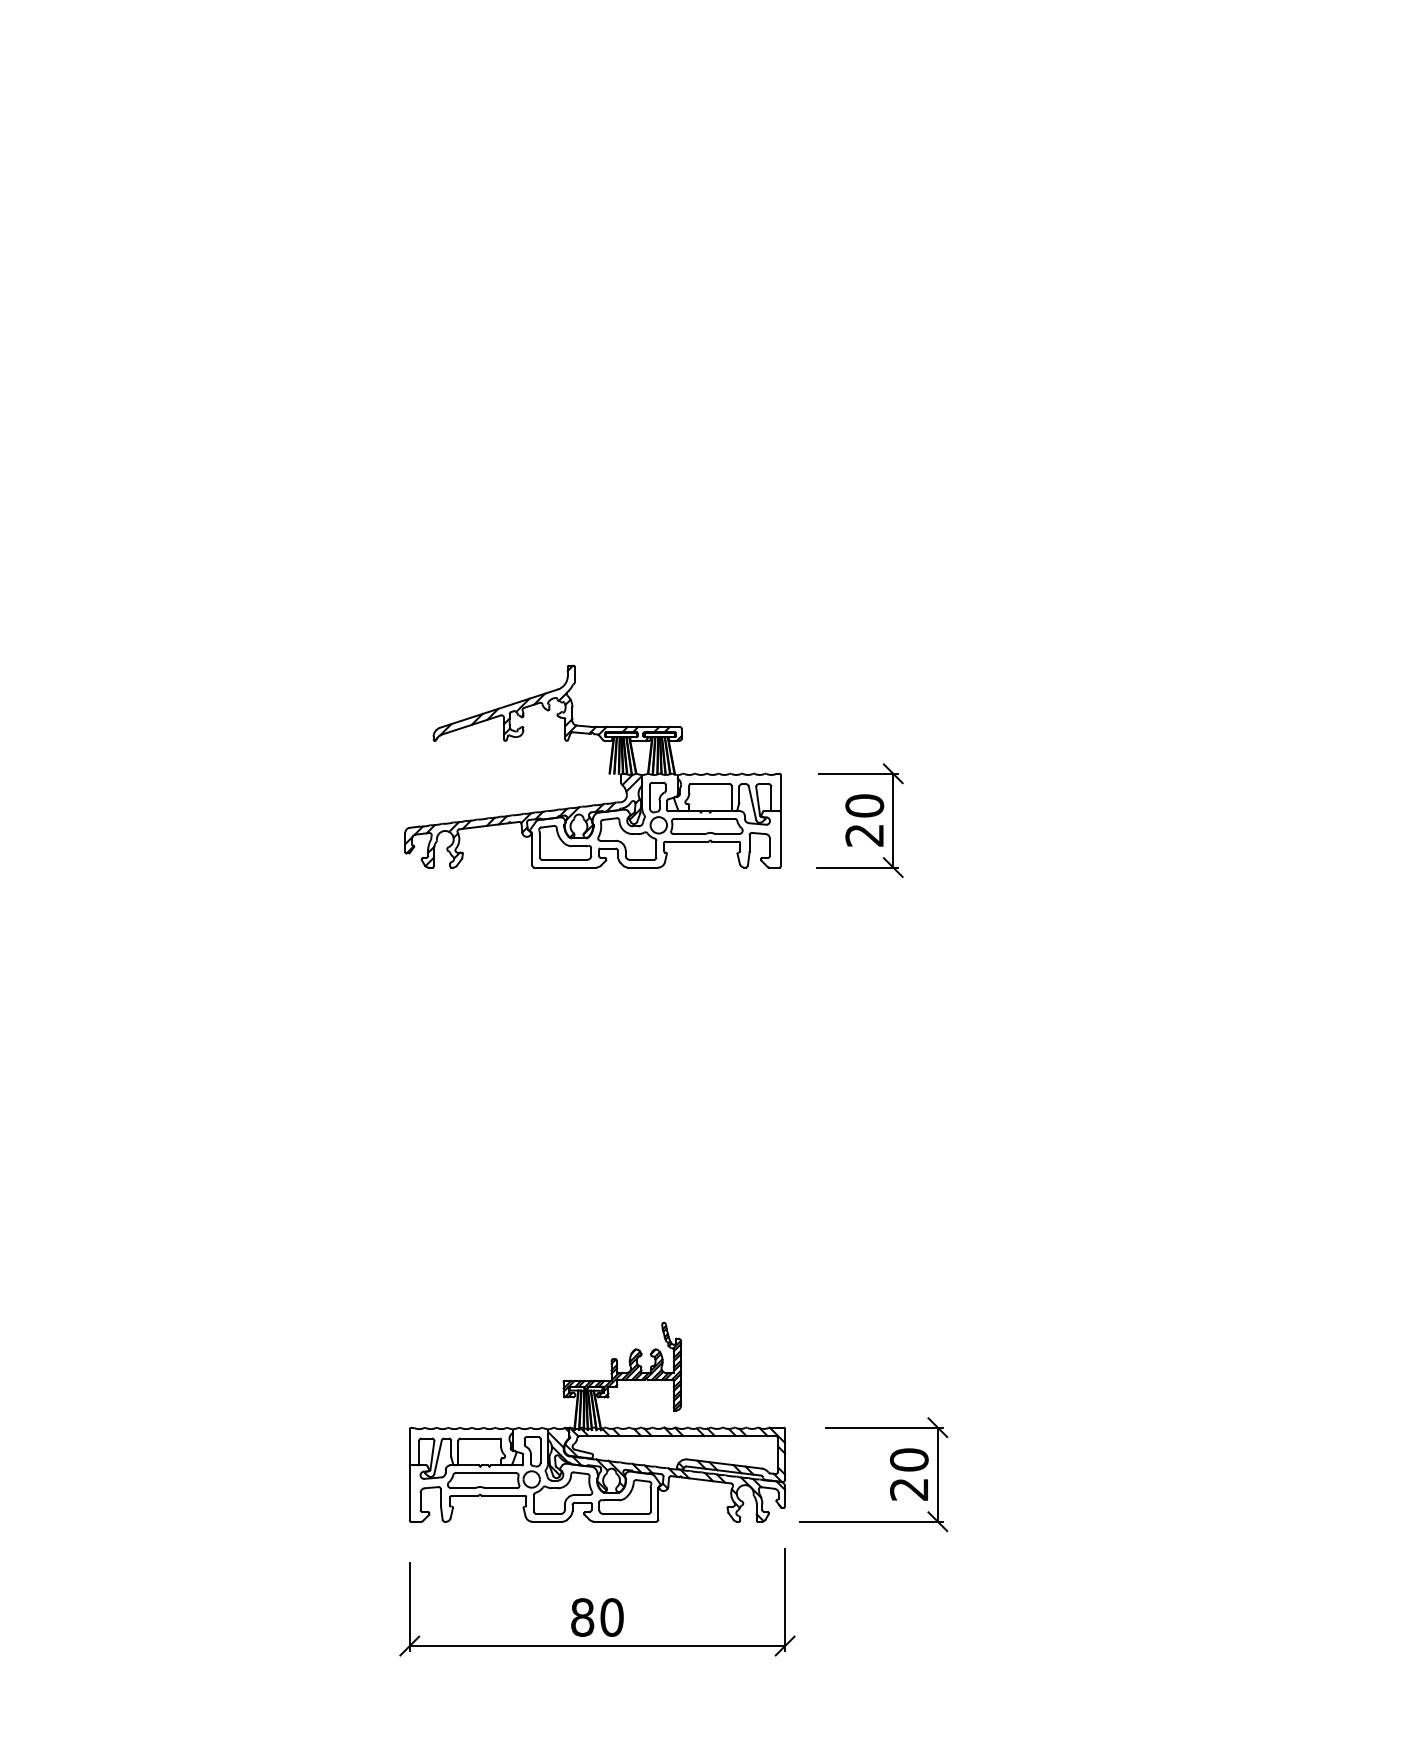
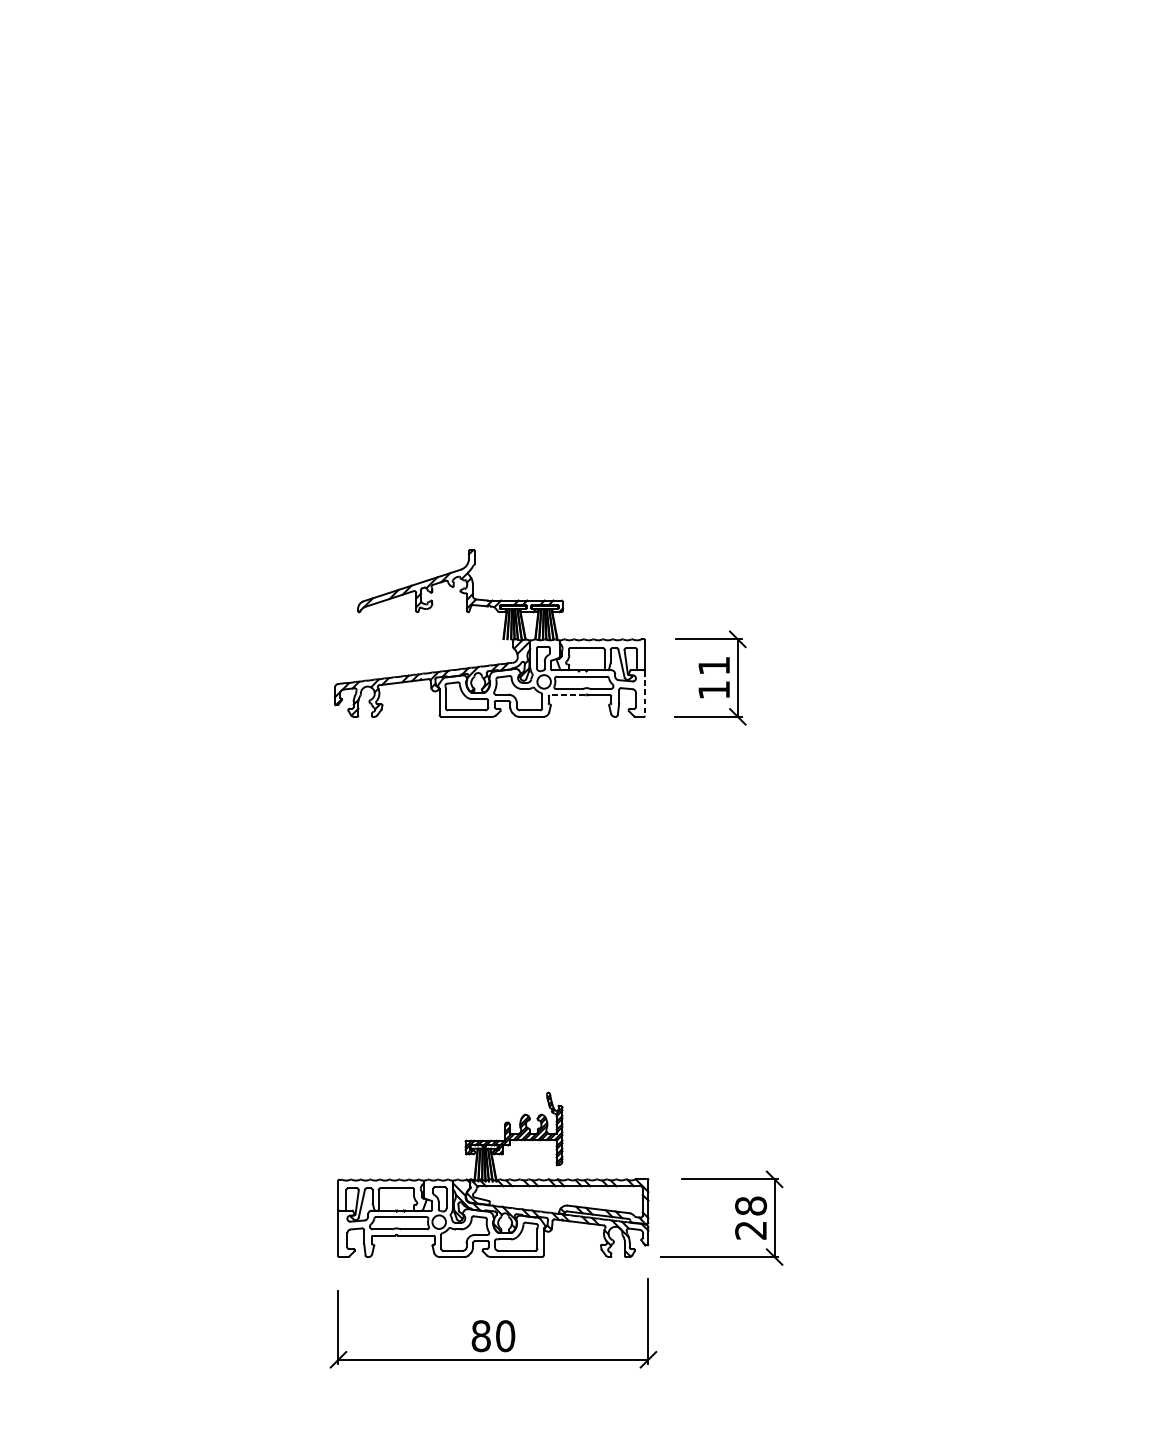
text: (864, 820) -> (714, 677), 20 -> 11
line: (780, 839) -> (644, 693), solid -> dashed
line: (686, 841) -> (567, 695), solid -> dashed
text: (909, 1459) -> (751, 1205), 20 -> 28

